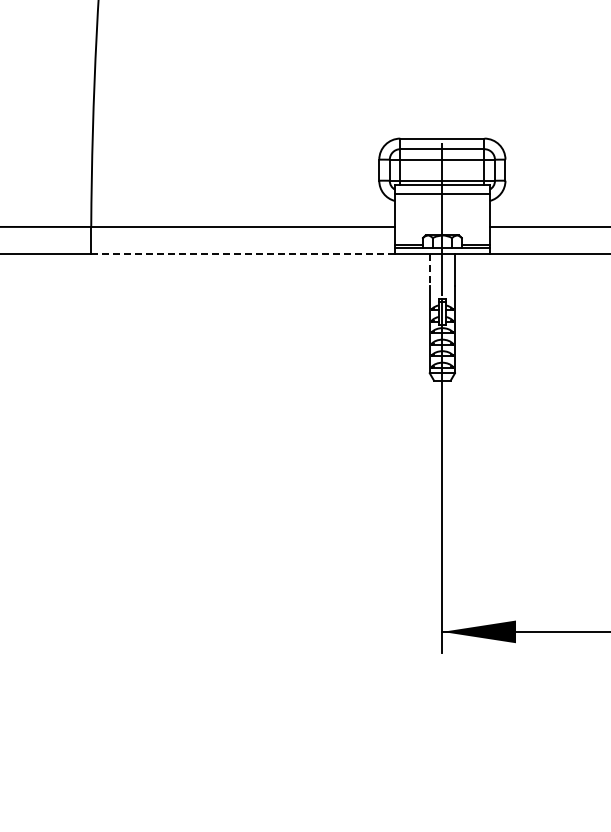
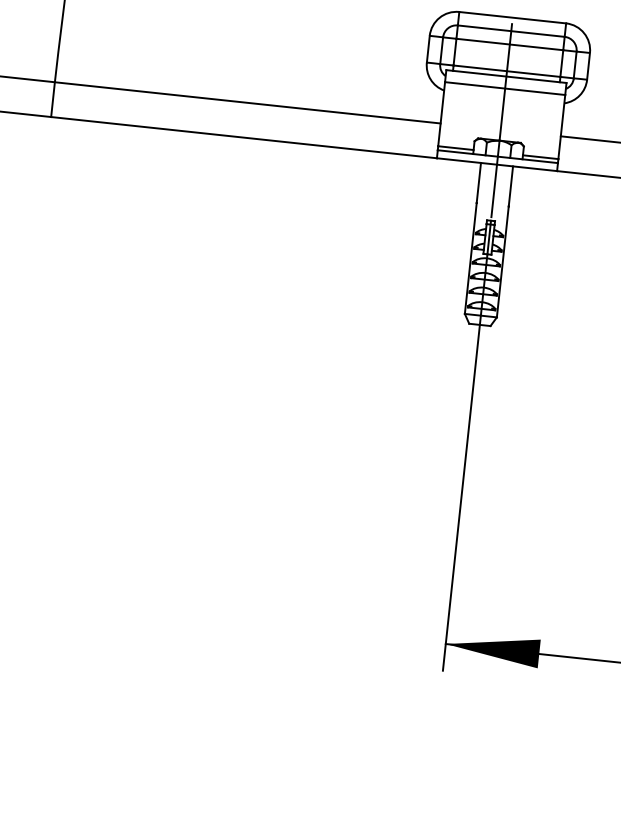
line: (243, 254) -> (244, 137), dashed -> solid
line: (429, 270) -> (478, 183), dashed -> solid

